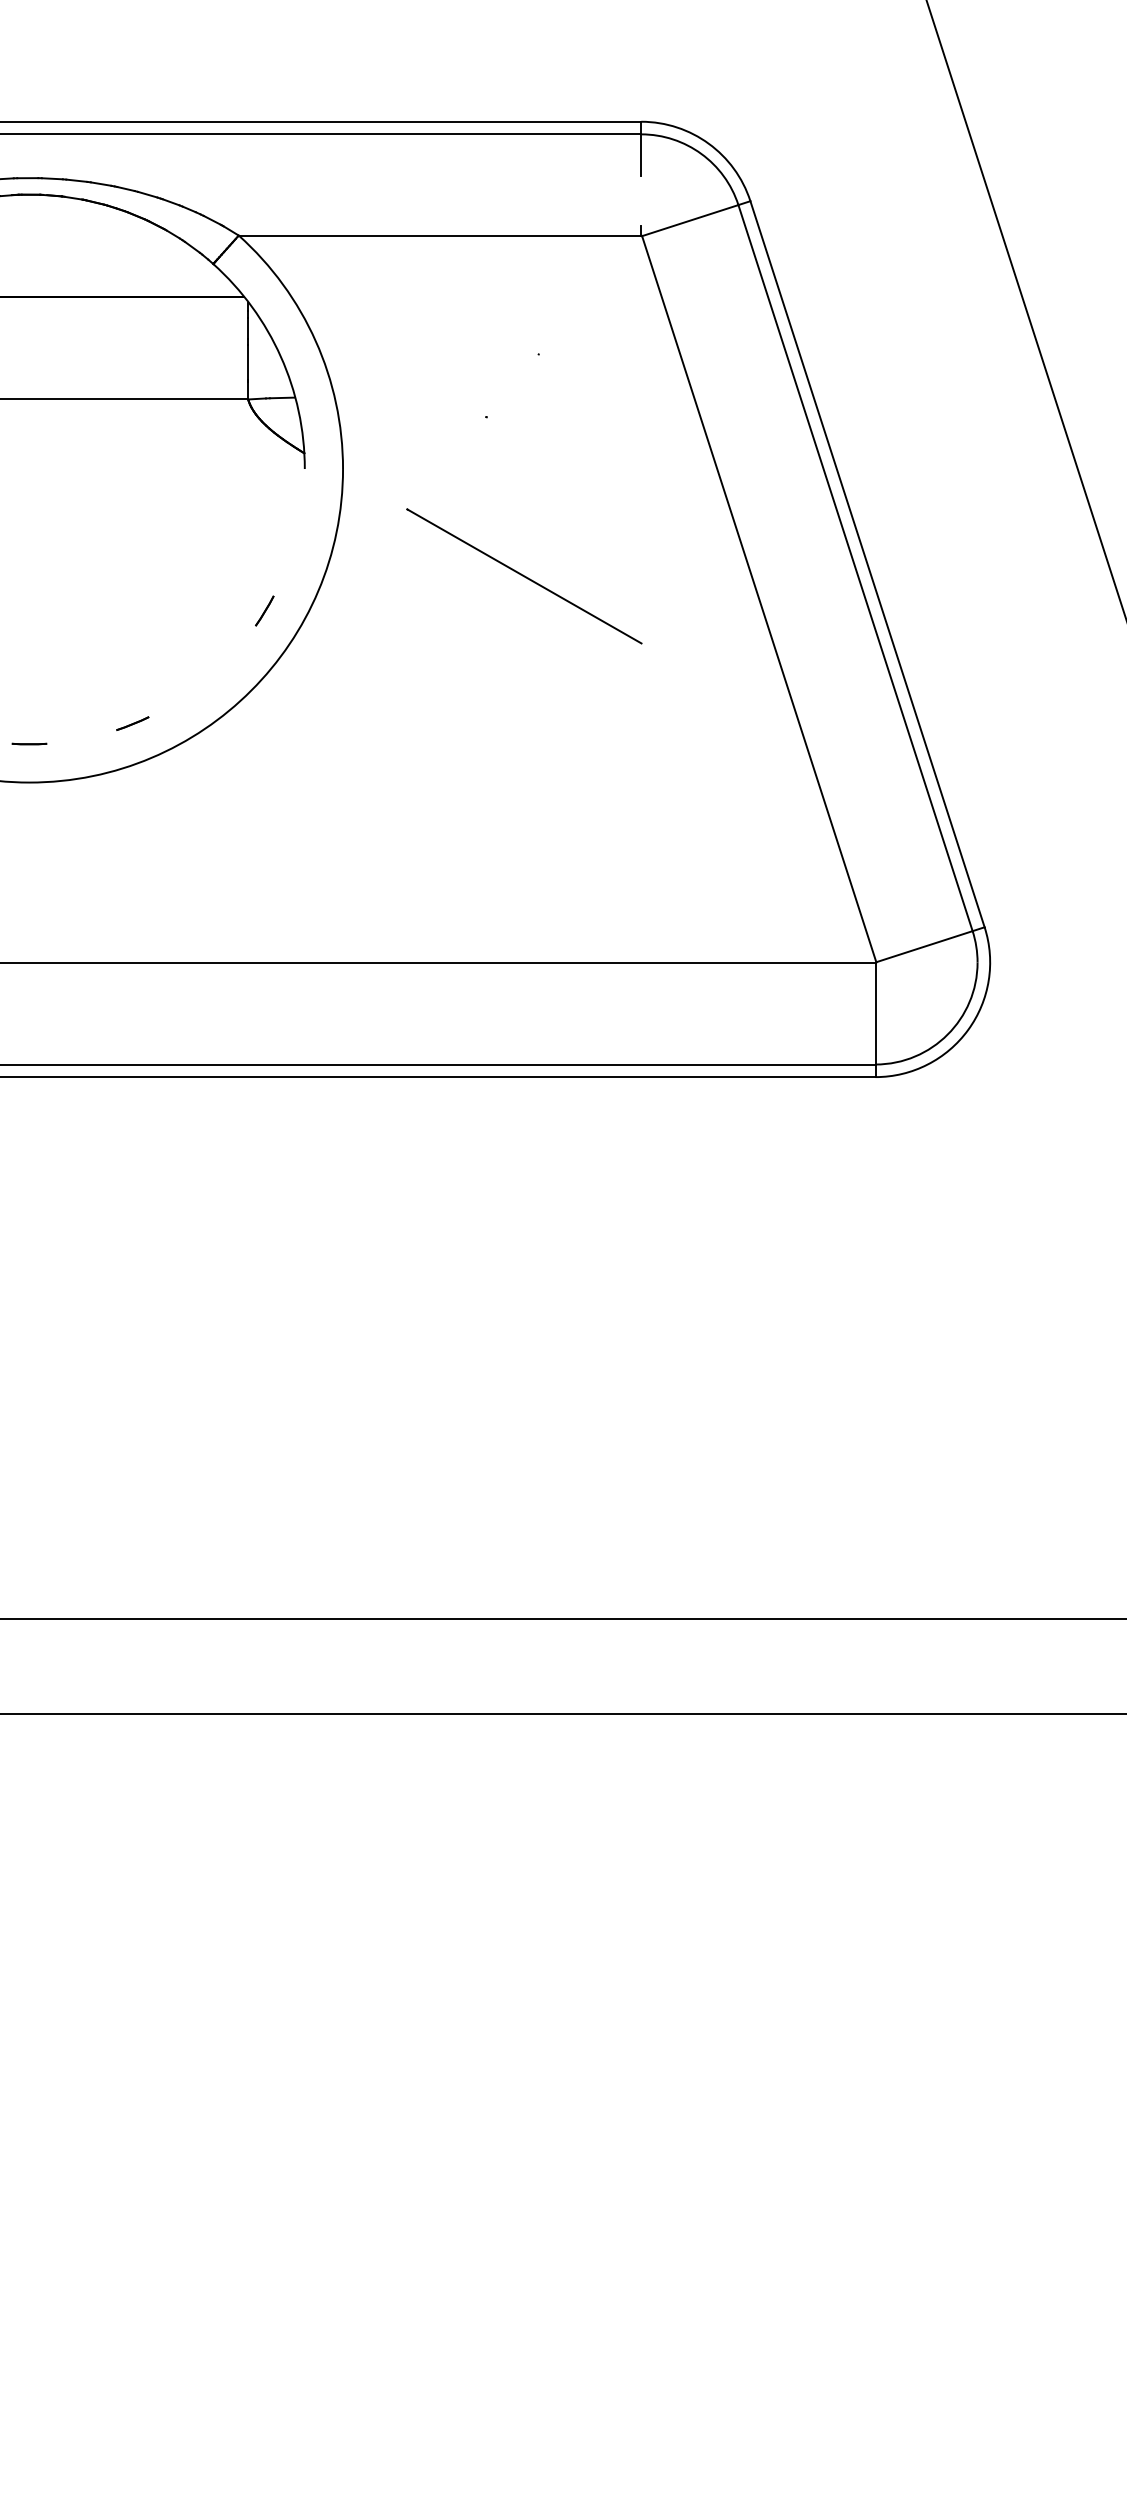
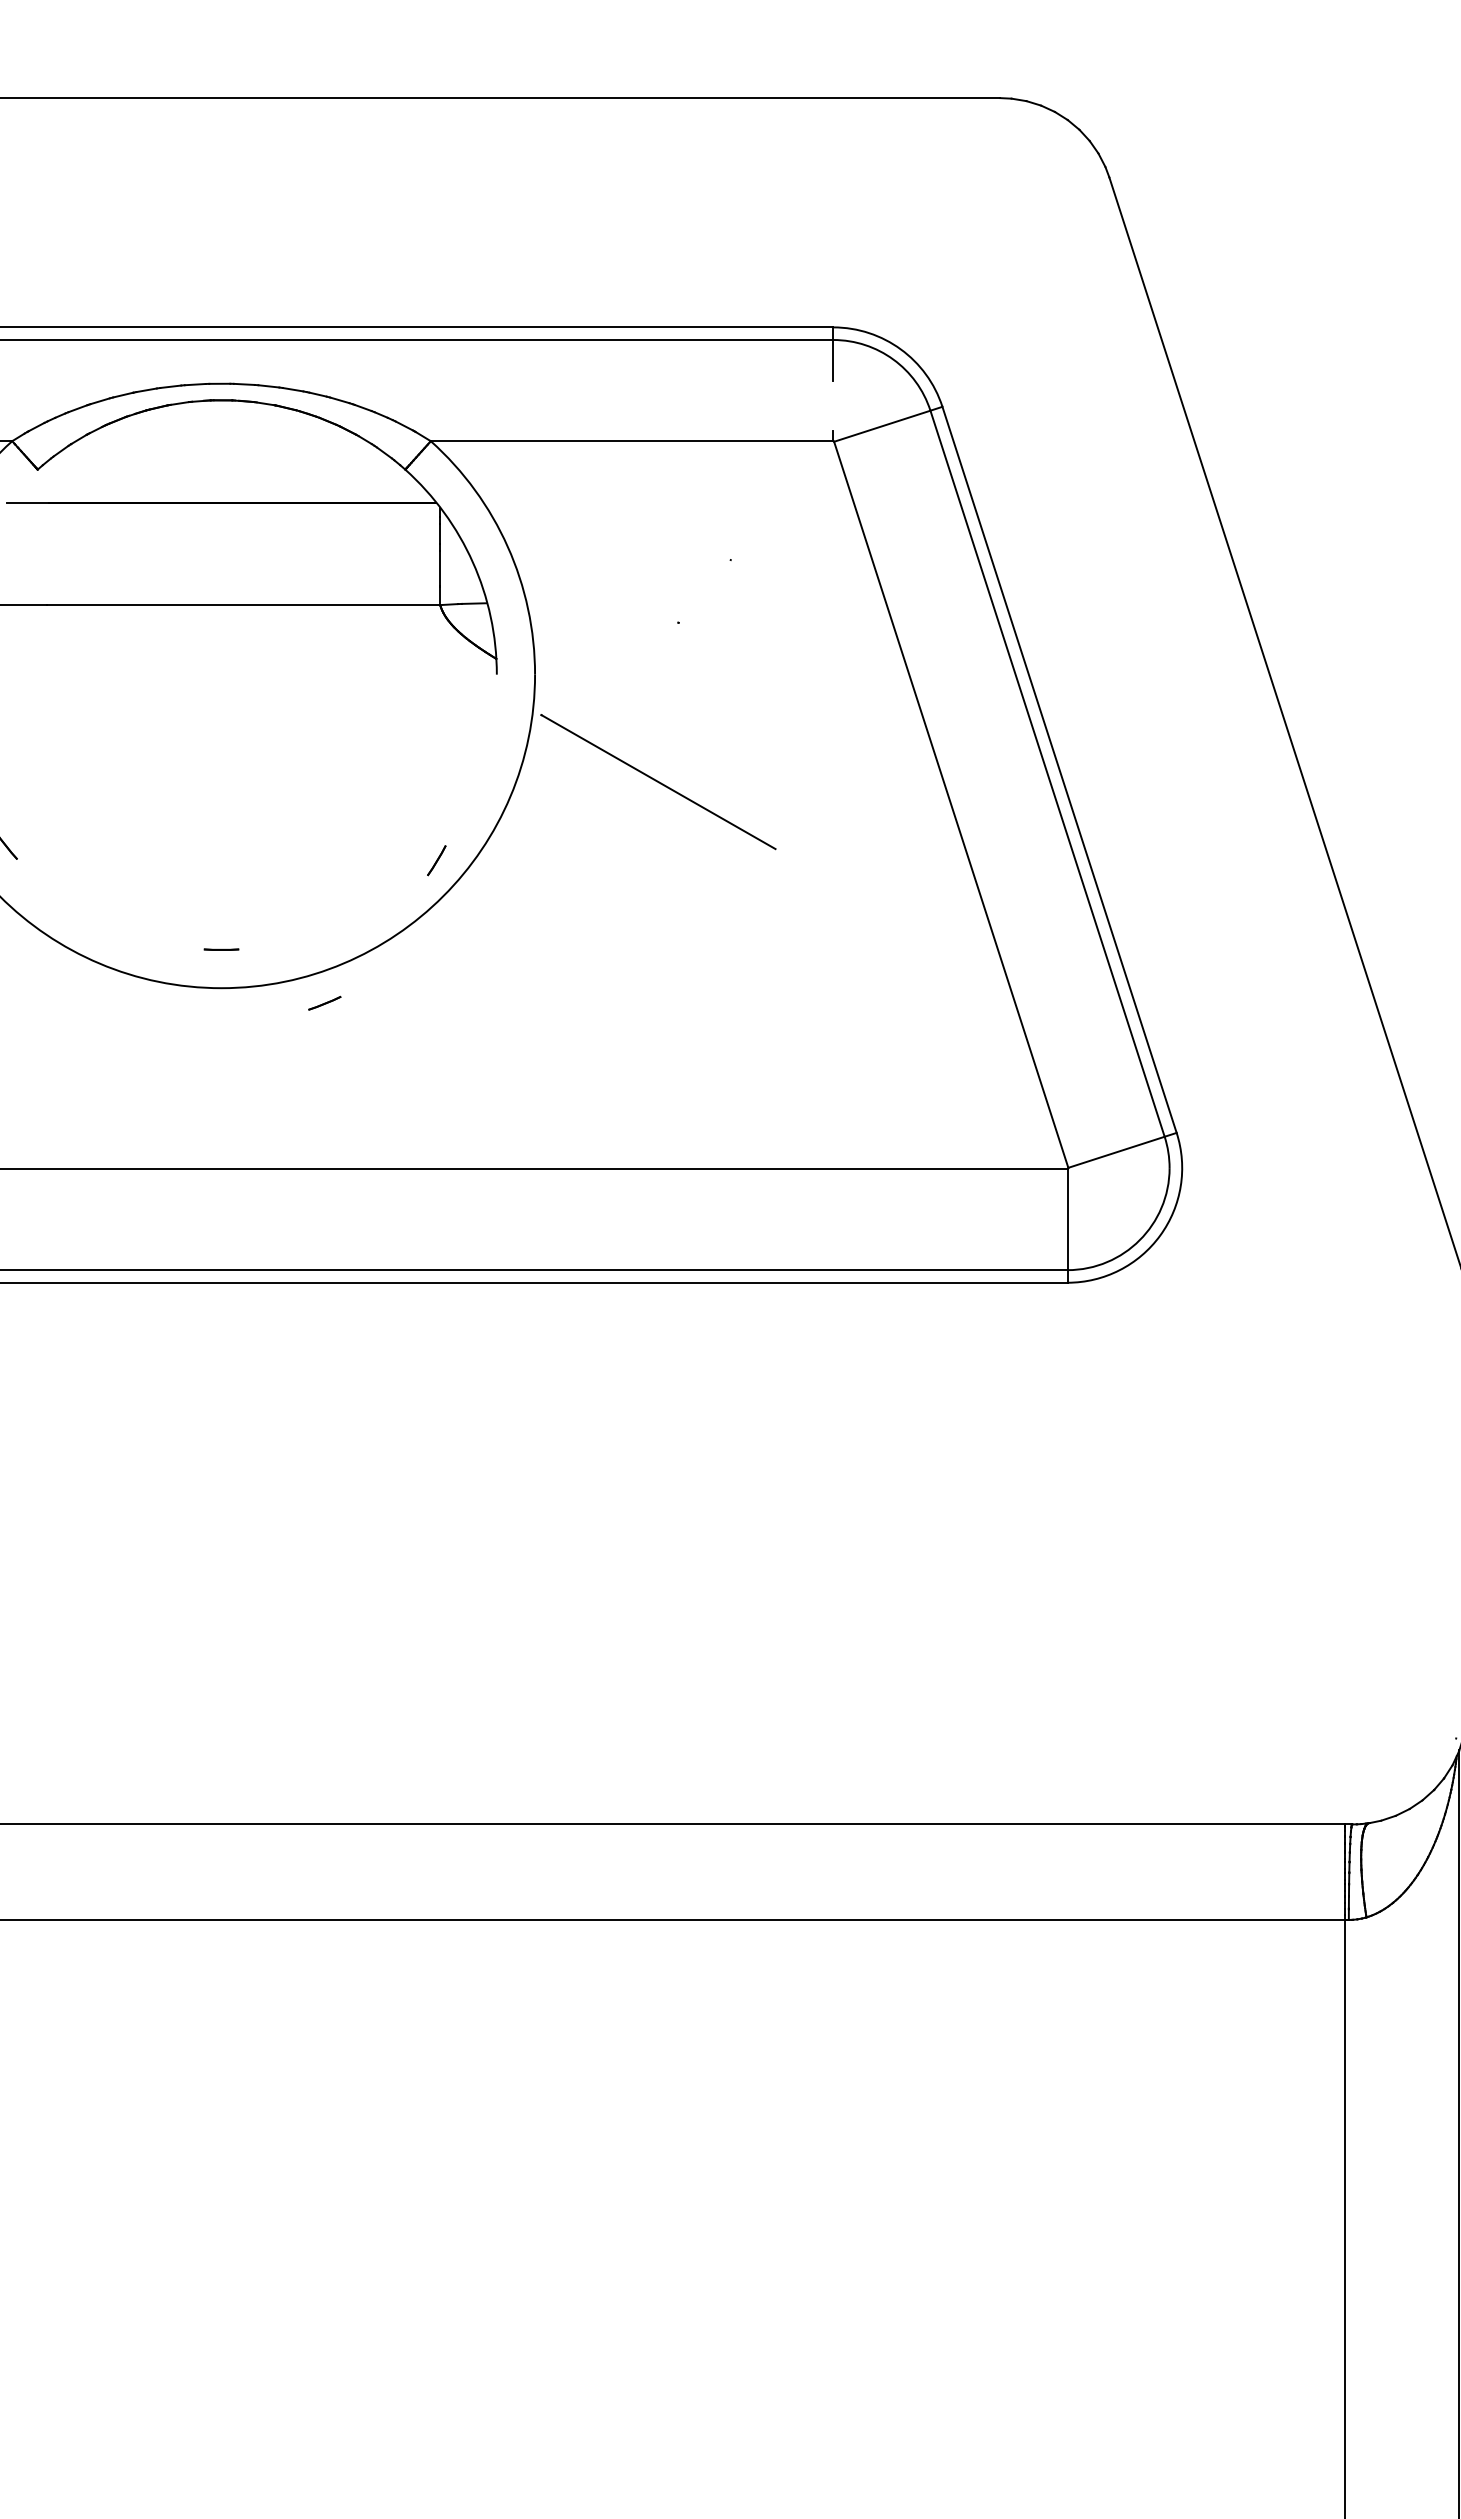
line: (524, 576) -> (658, 782), moved
line: (264, 610) -> (436, 860), moved
line: (132, 722) -> (324, 1002), moved

